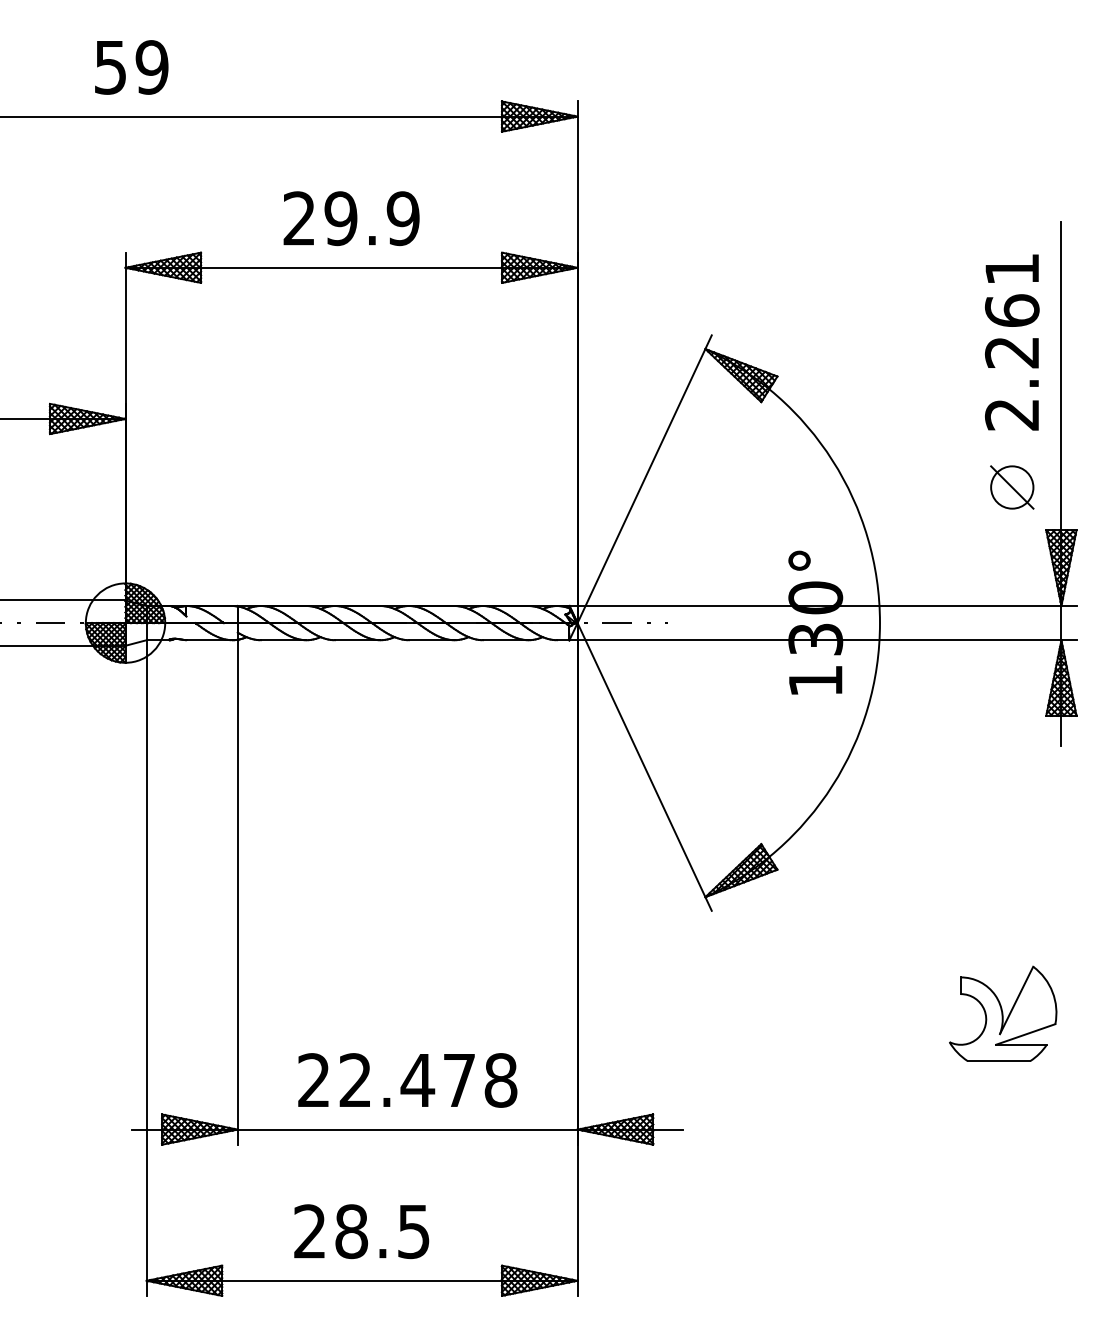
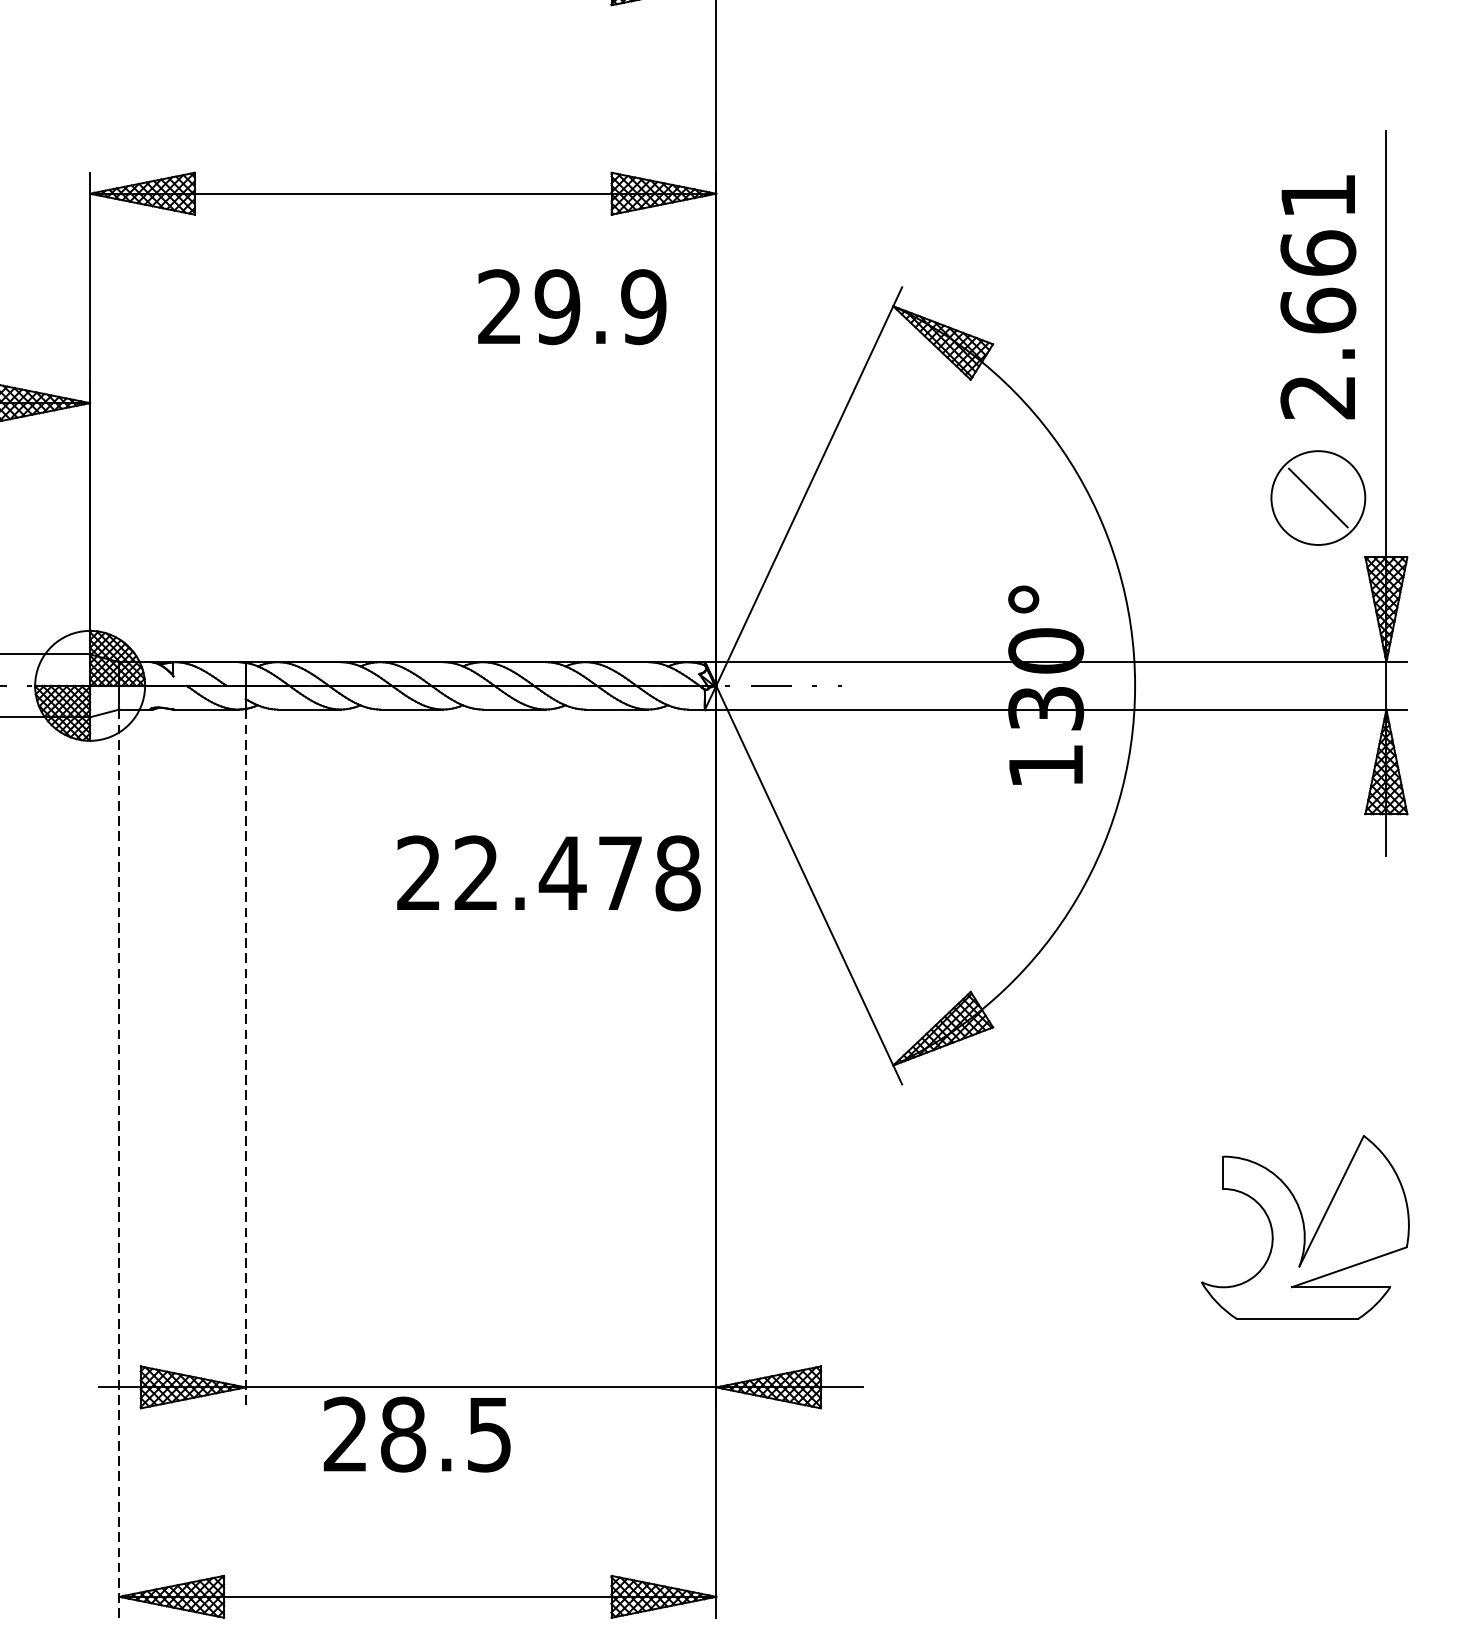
text: (351, 218) -> (572, 306), moved
text: (1011, 351) -> (1317, 309), 2.261 -> 2.661
circle: (1012, 487) -> (1318, 498), size x1.6
line: (237, 892) -> (245, 1059), solid -> dashed
line: (146, 968) -> (119, 1164), solid -> dashed
part: (1003, 1013) -> (1306, 1226), size x1.4
text: (407, 1080) -> (548, 873), moved
text: (361, 1231) -> (416, 1434), moved

